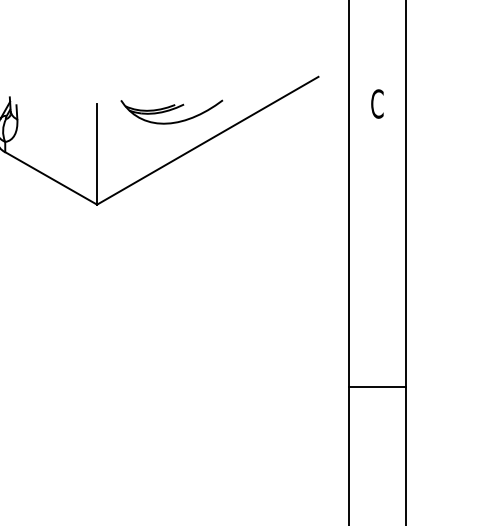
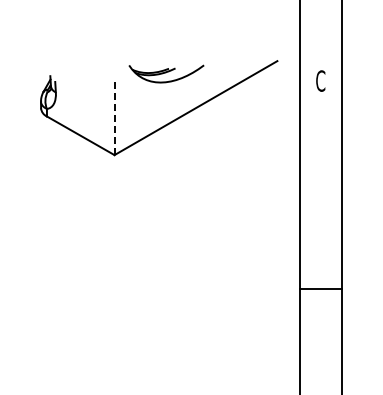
part: (171, 111) -> (166, 73), moved
line: (97, 153) -> (114, 117), solid -> dashed

